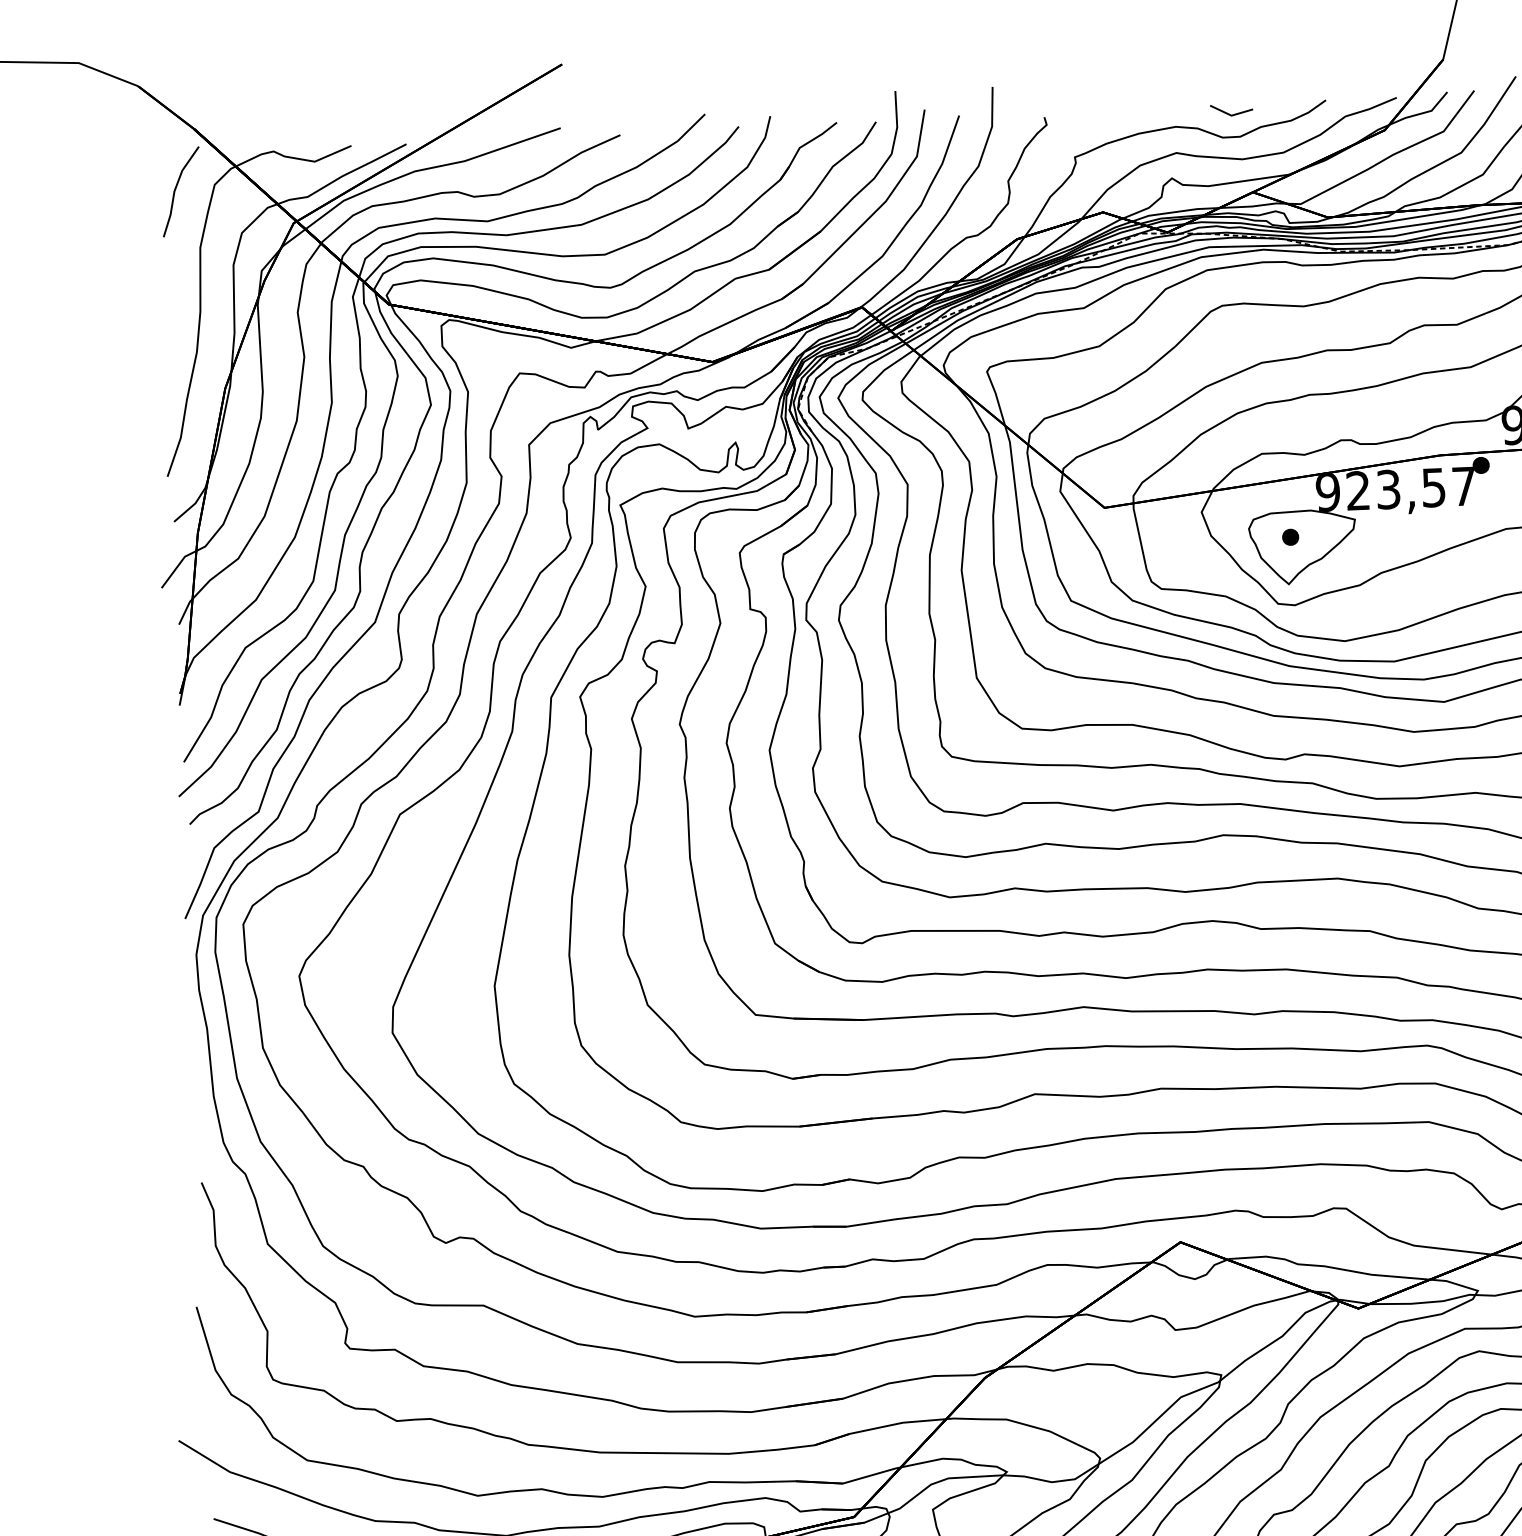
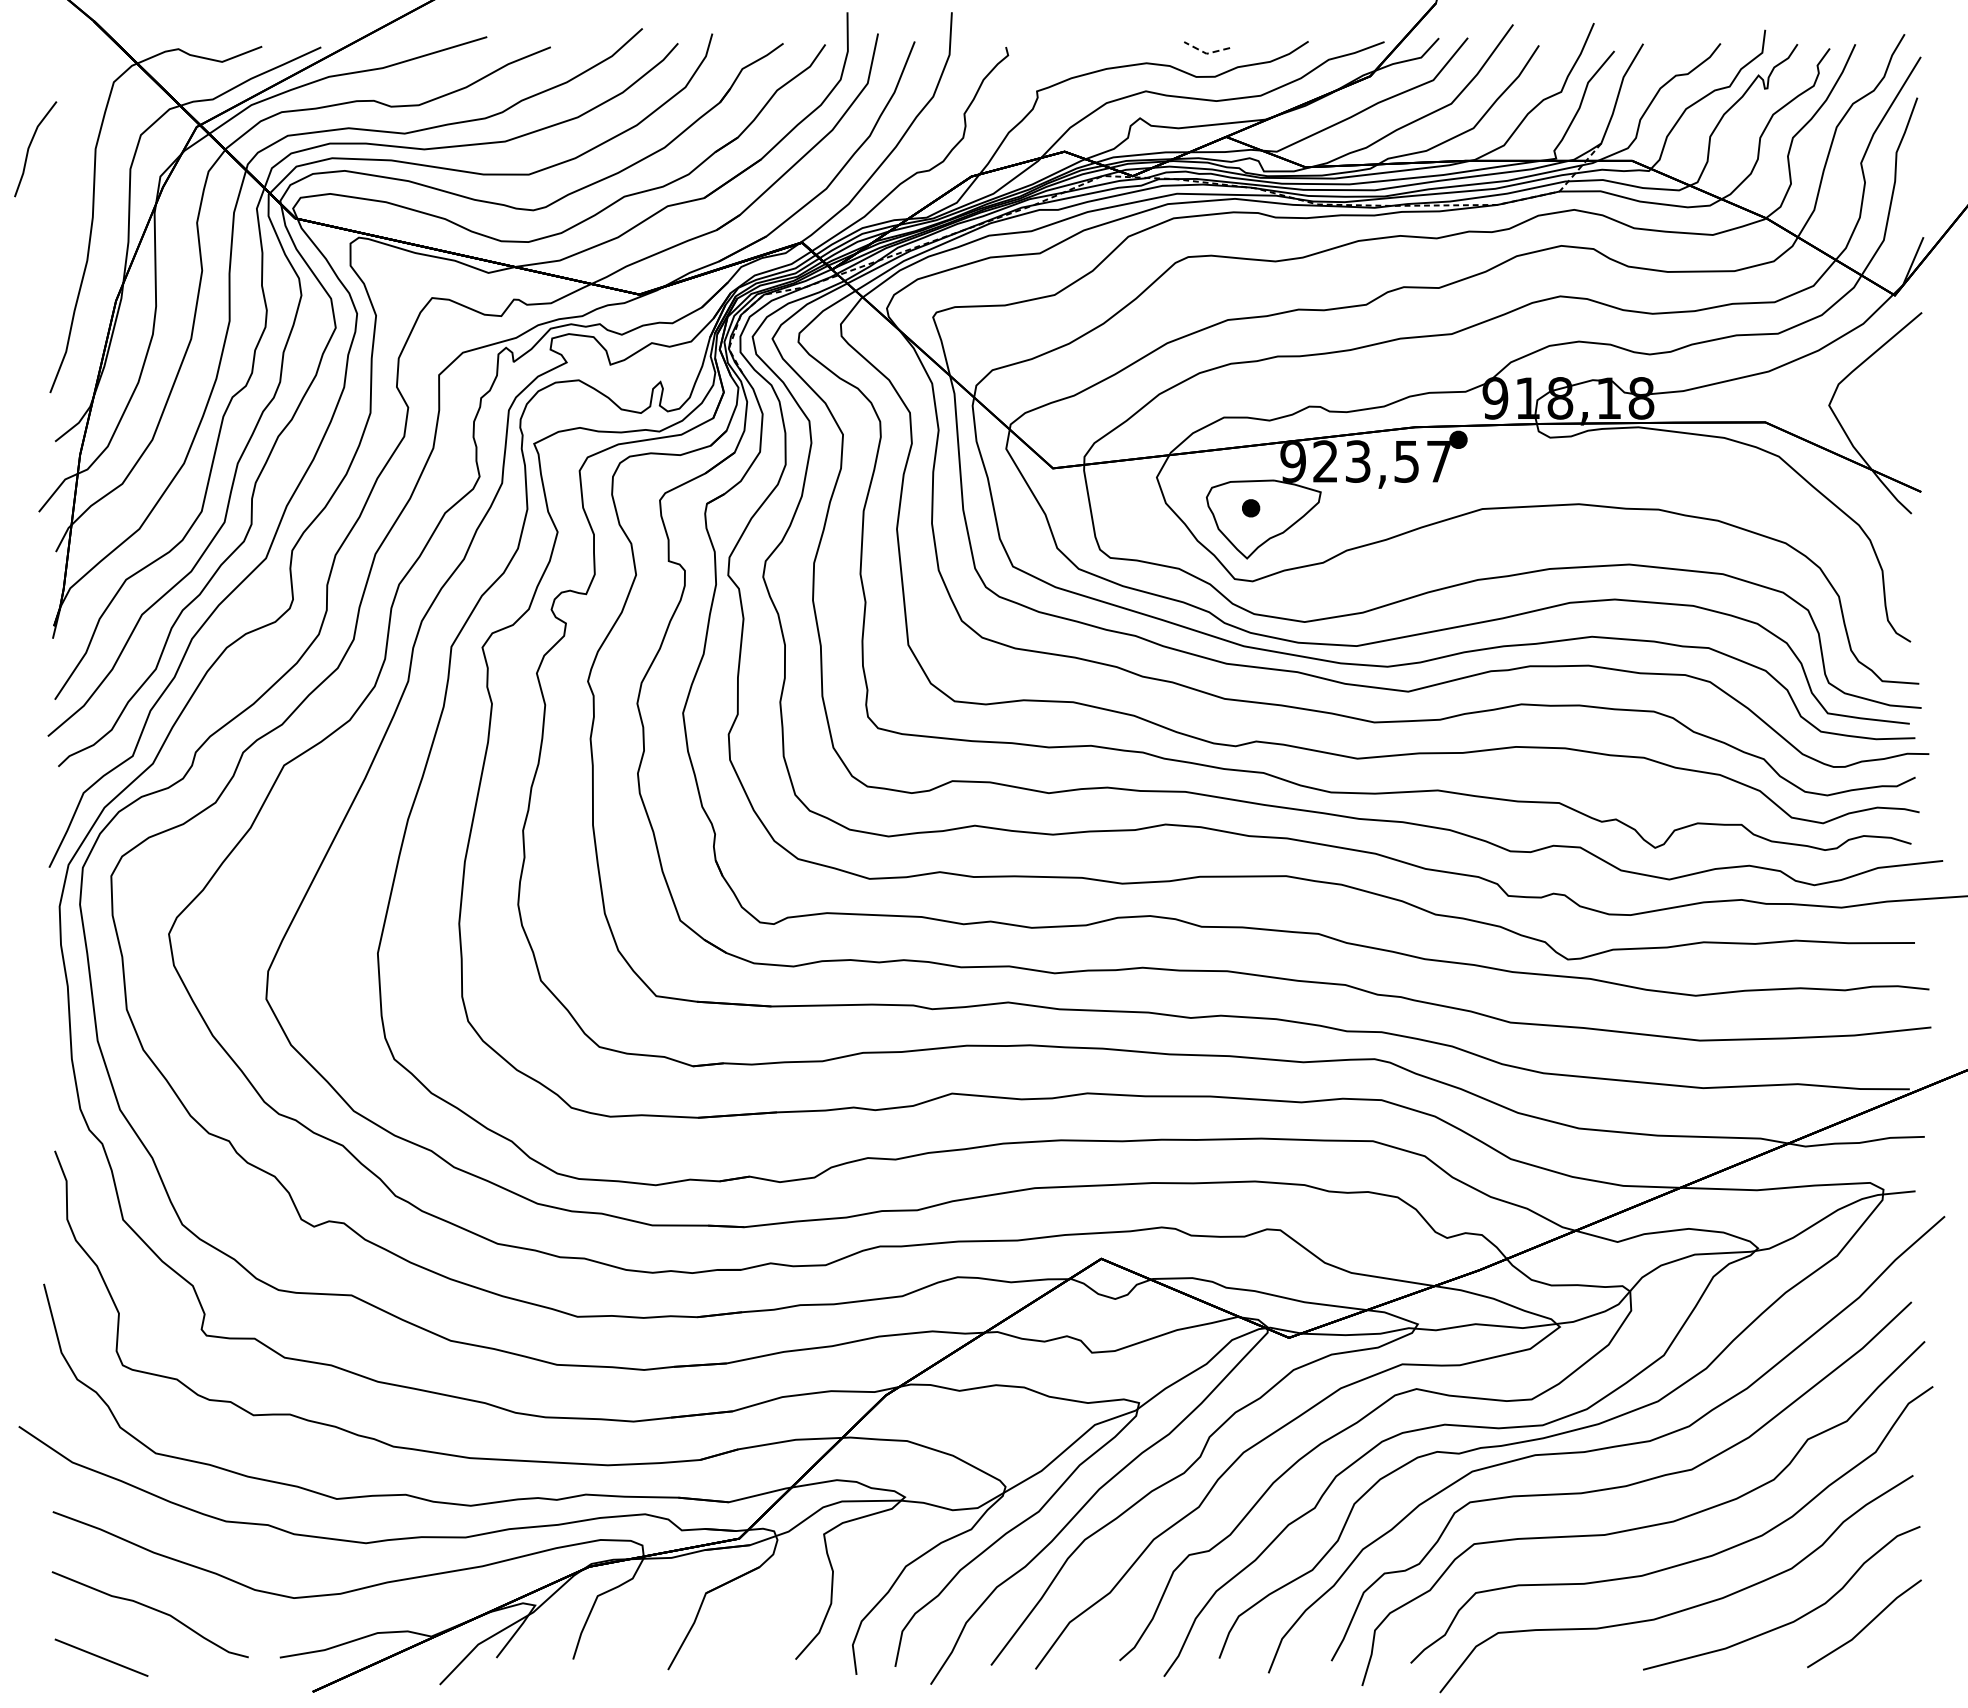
line: (1231, 115) -> (1206, 53), solid -> dashed
line: (176, 189) -> (30, 146), moved

